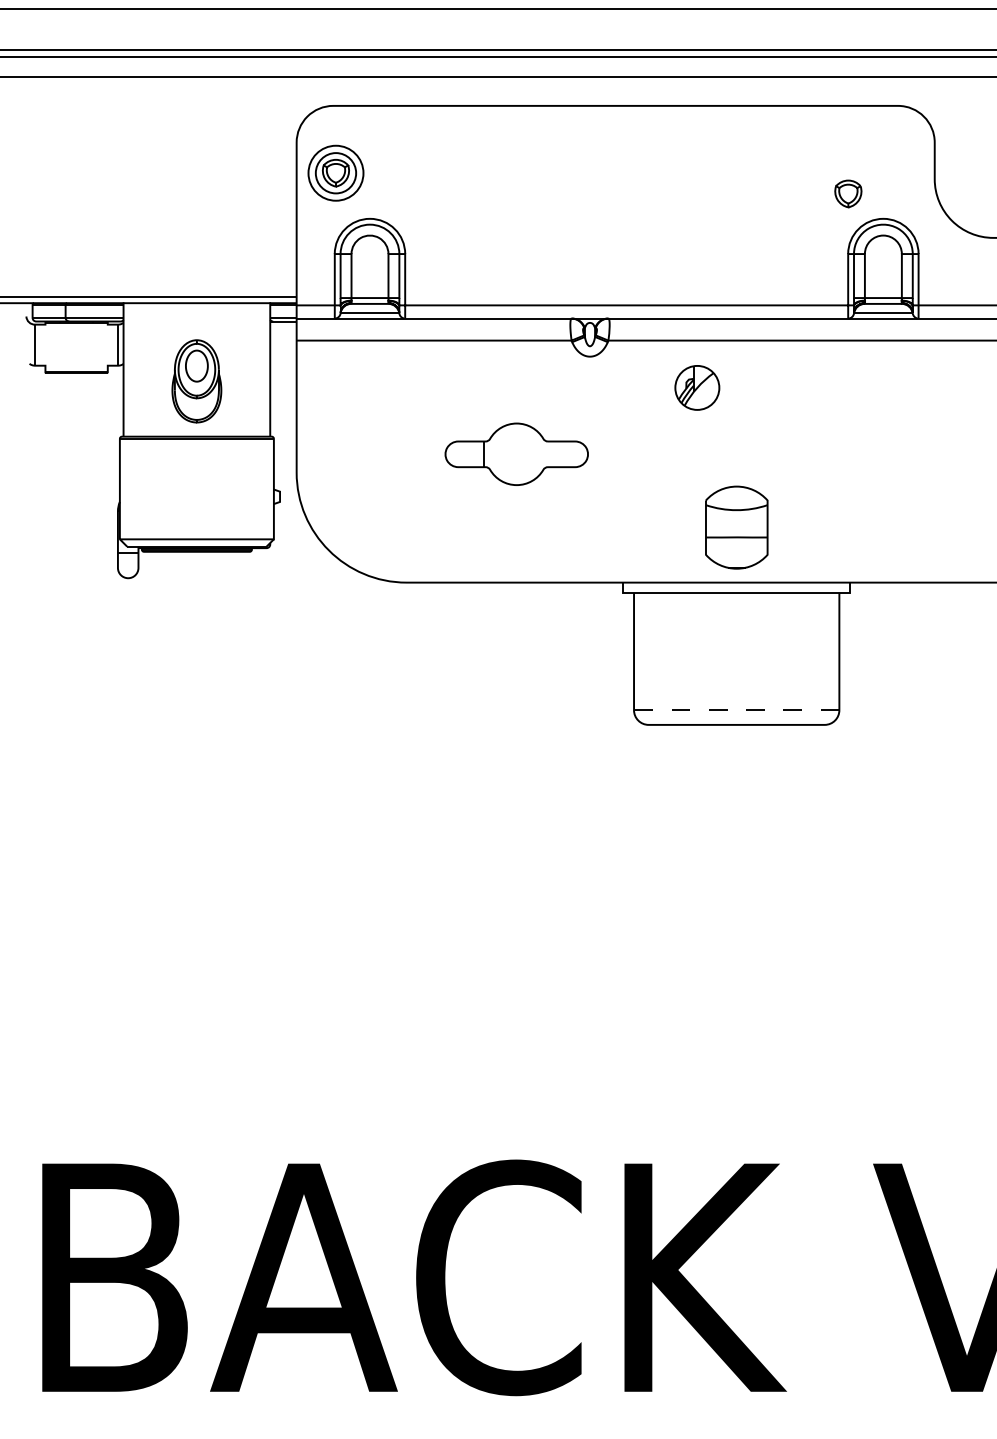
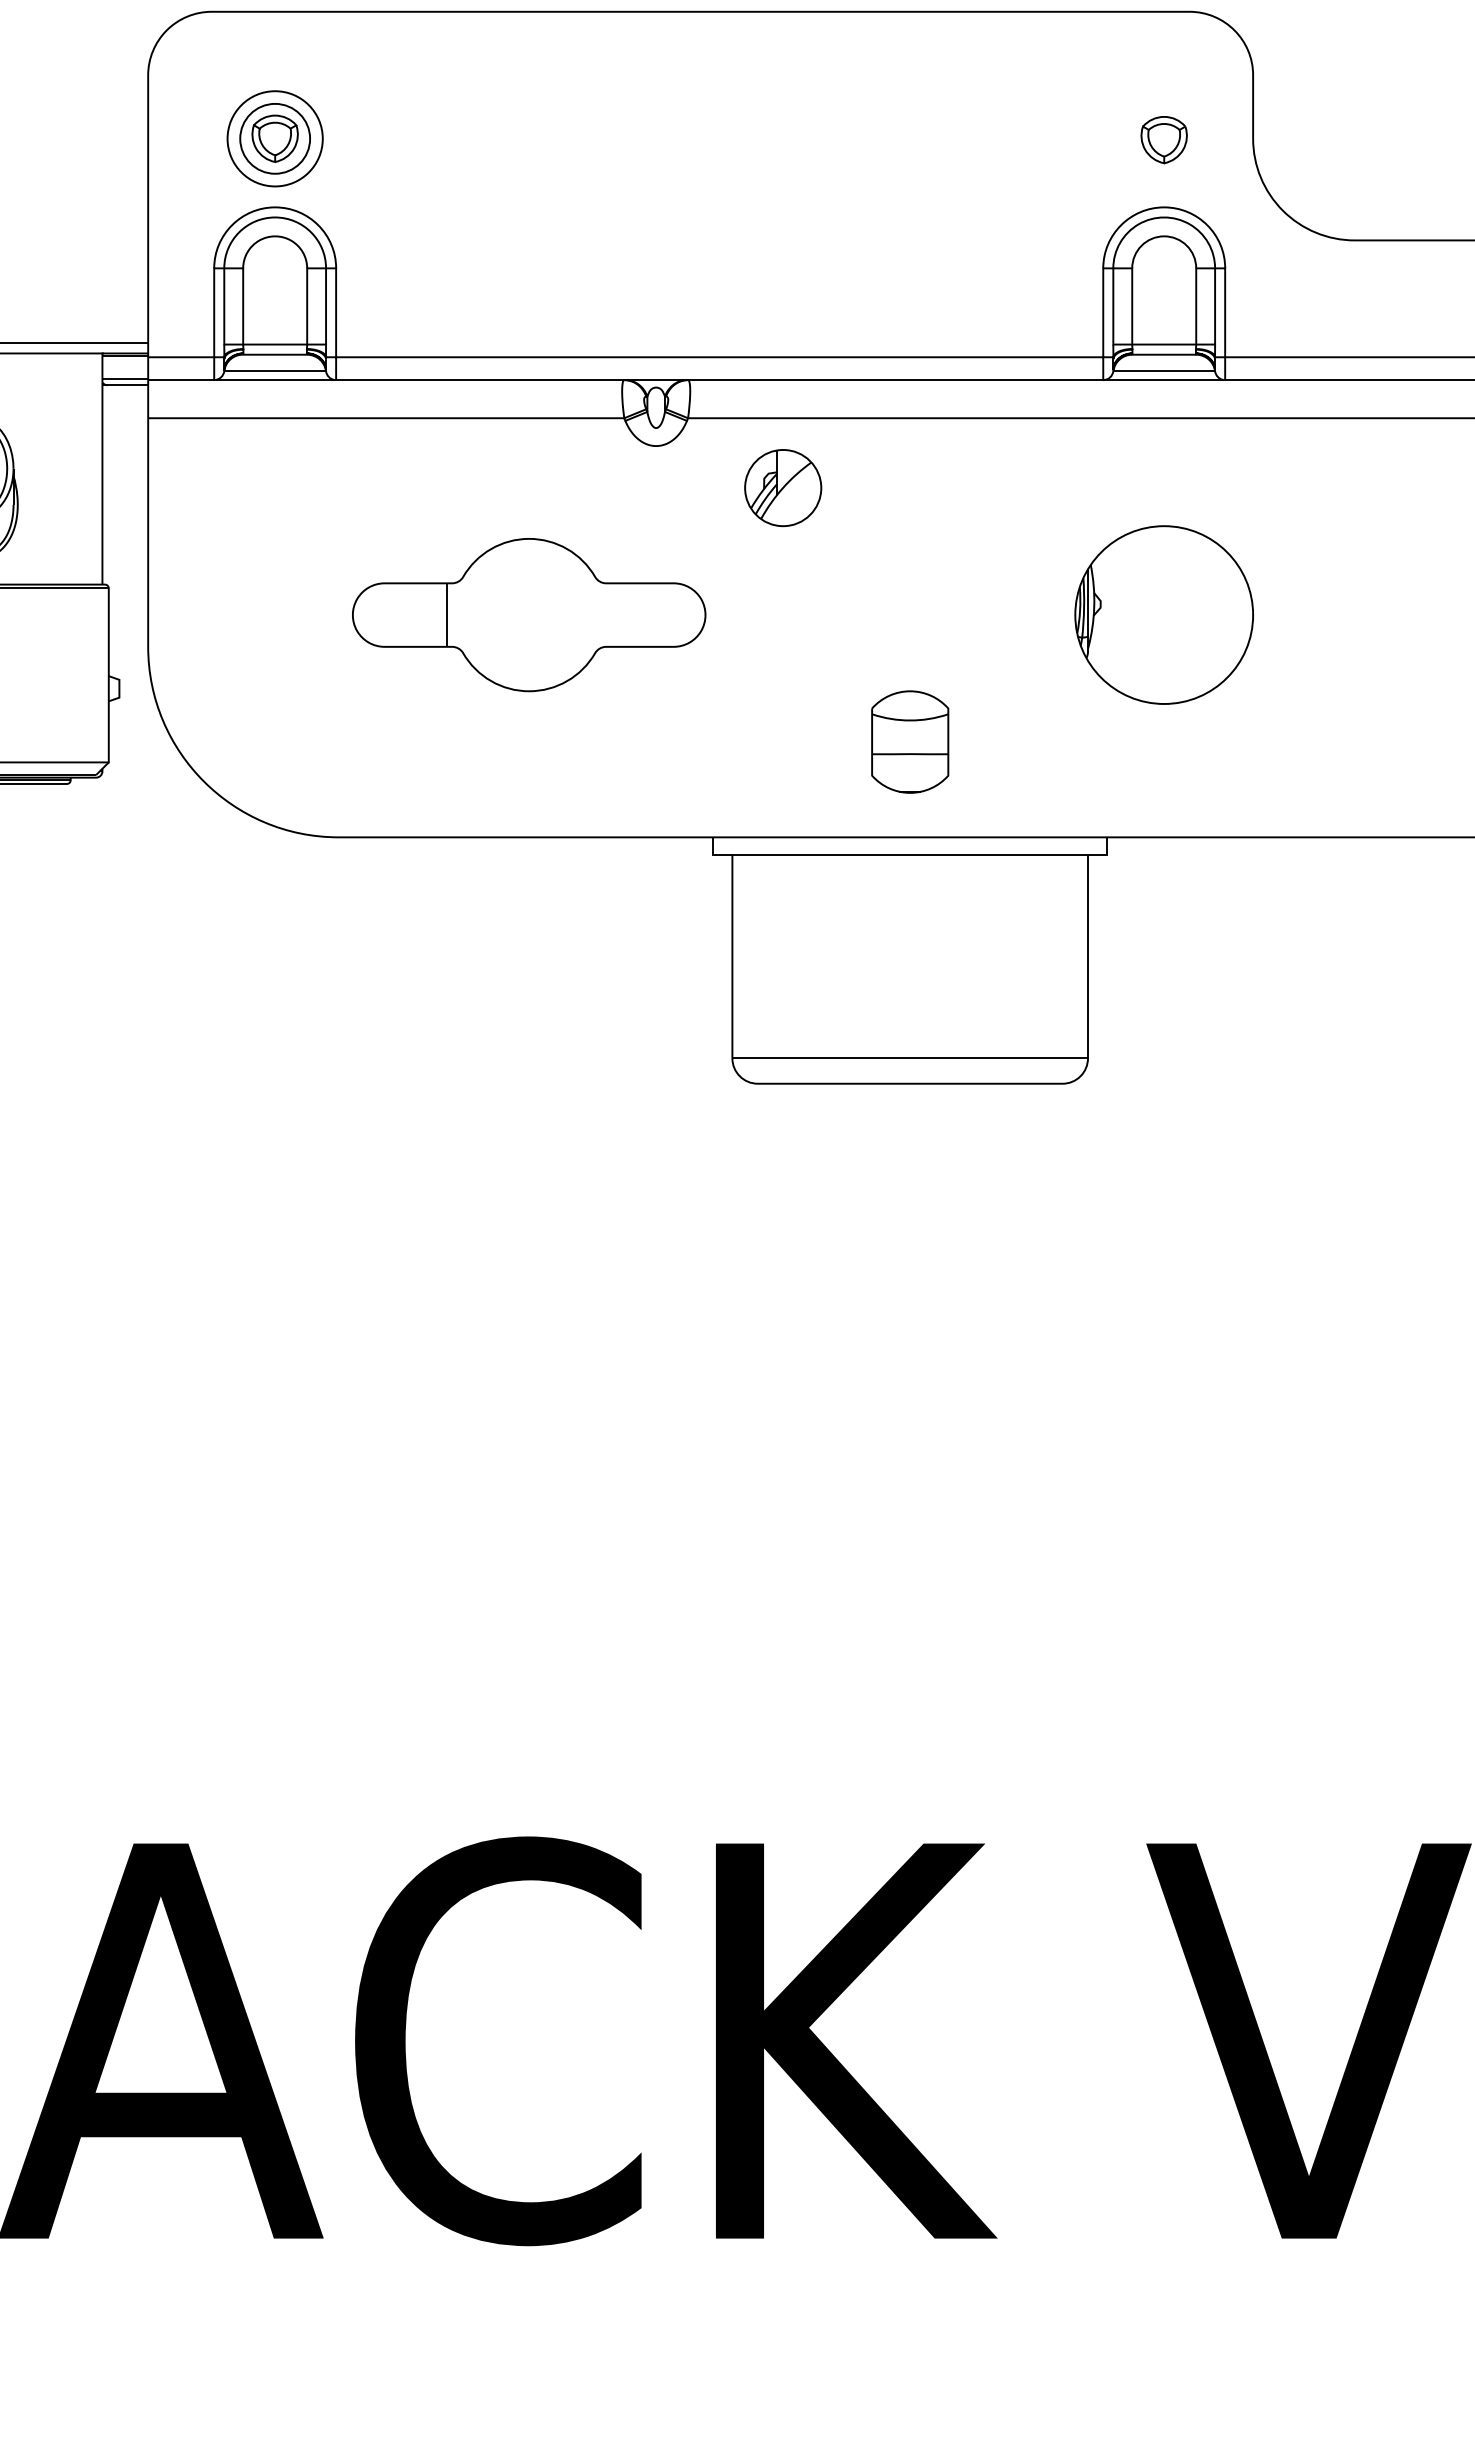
part: (335, 172) -> (274, 137), moved
part: (848, 193) -> (1164, 139), moved
part: (697, 387) -> (783, 487), moved
part: (516, 454) -> (528, 615), size x1.43
part: (883, 454) -> (1164, 615), added
part: (736, 527) -> (909, 741), size x0.71
line: (736, 710) -> (909, 1058), dashed -> solid

